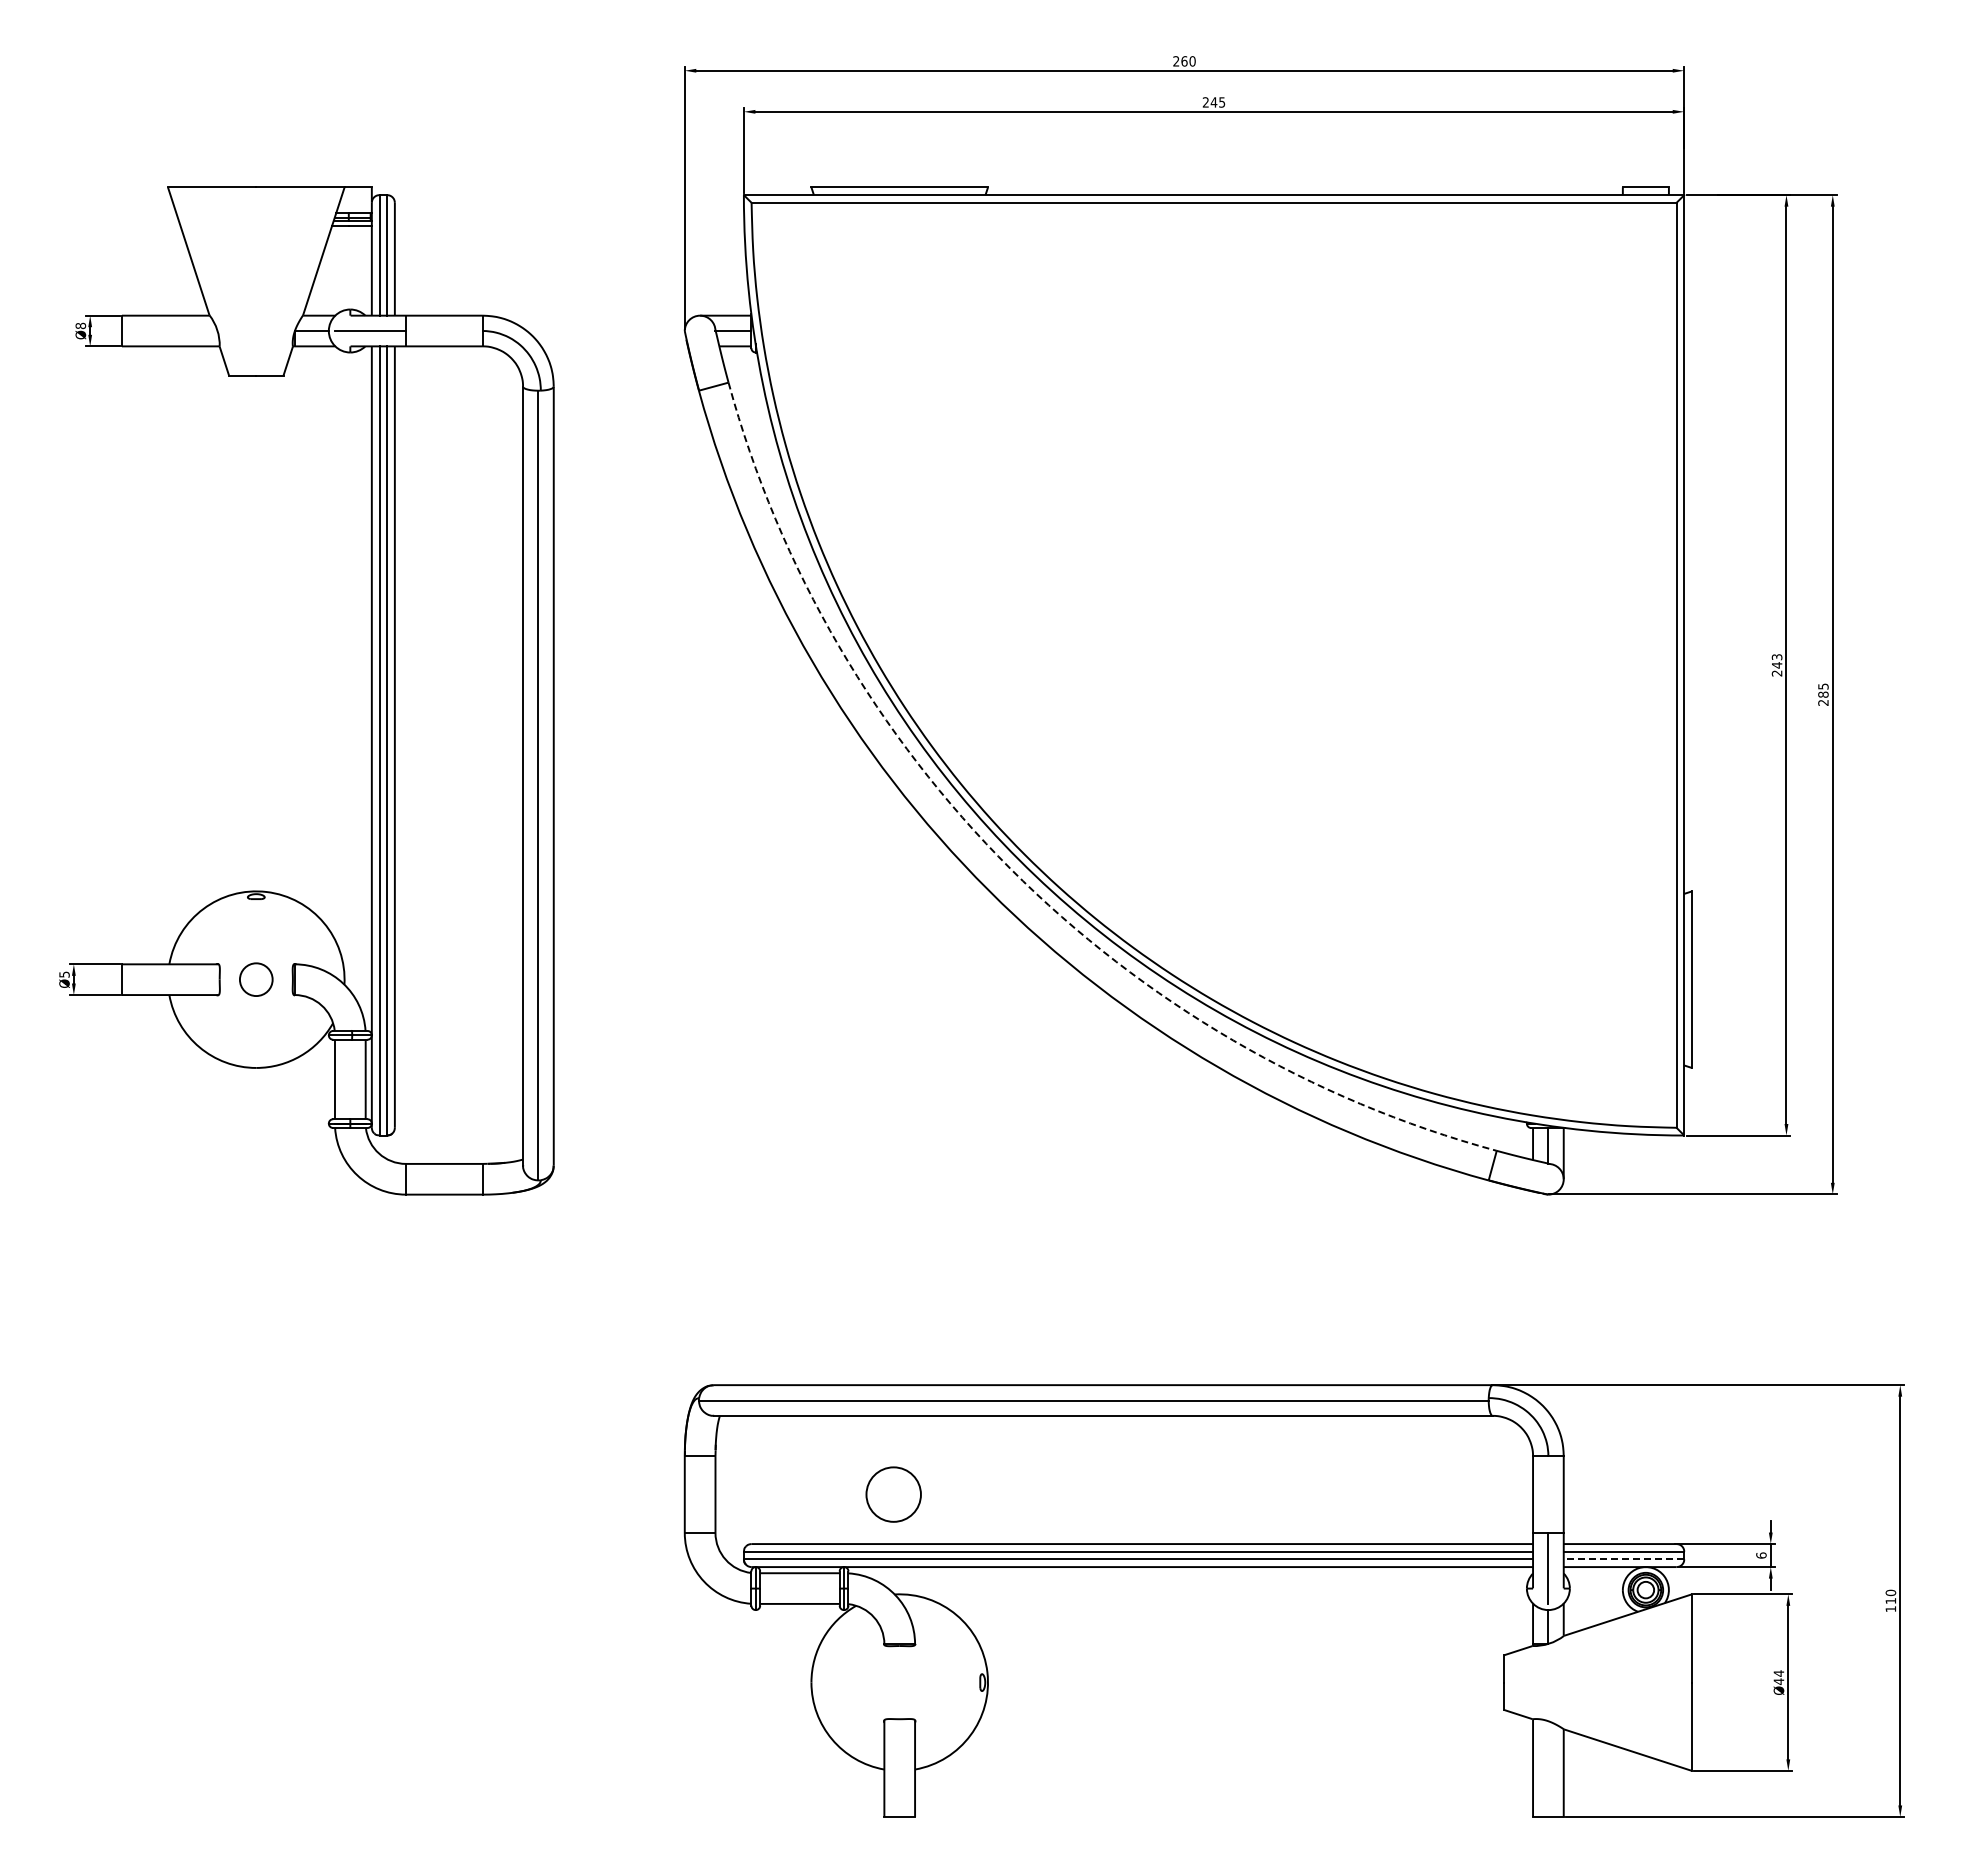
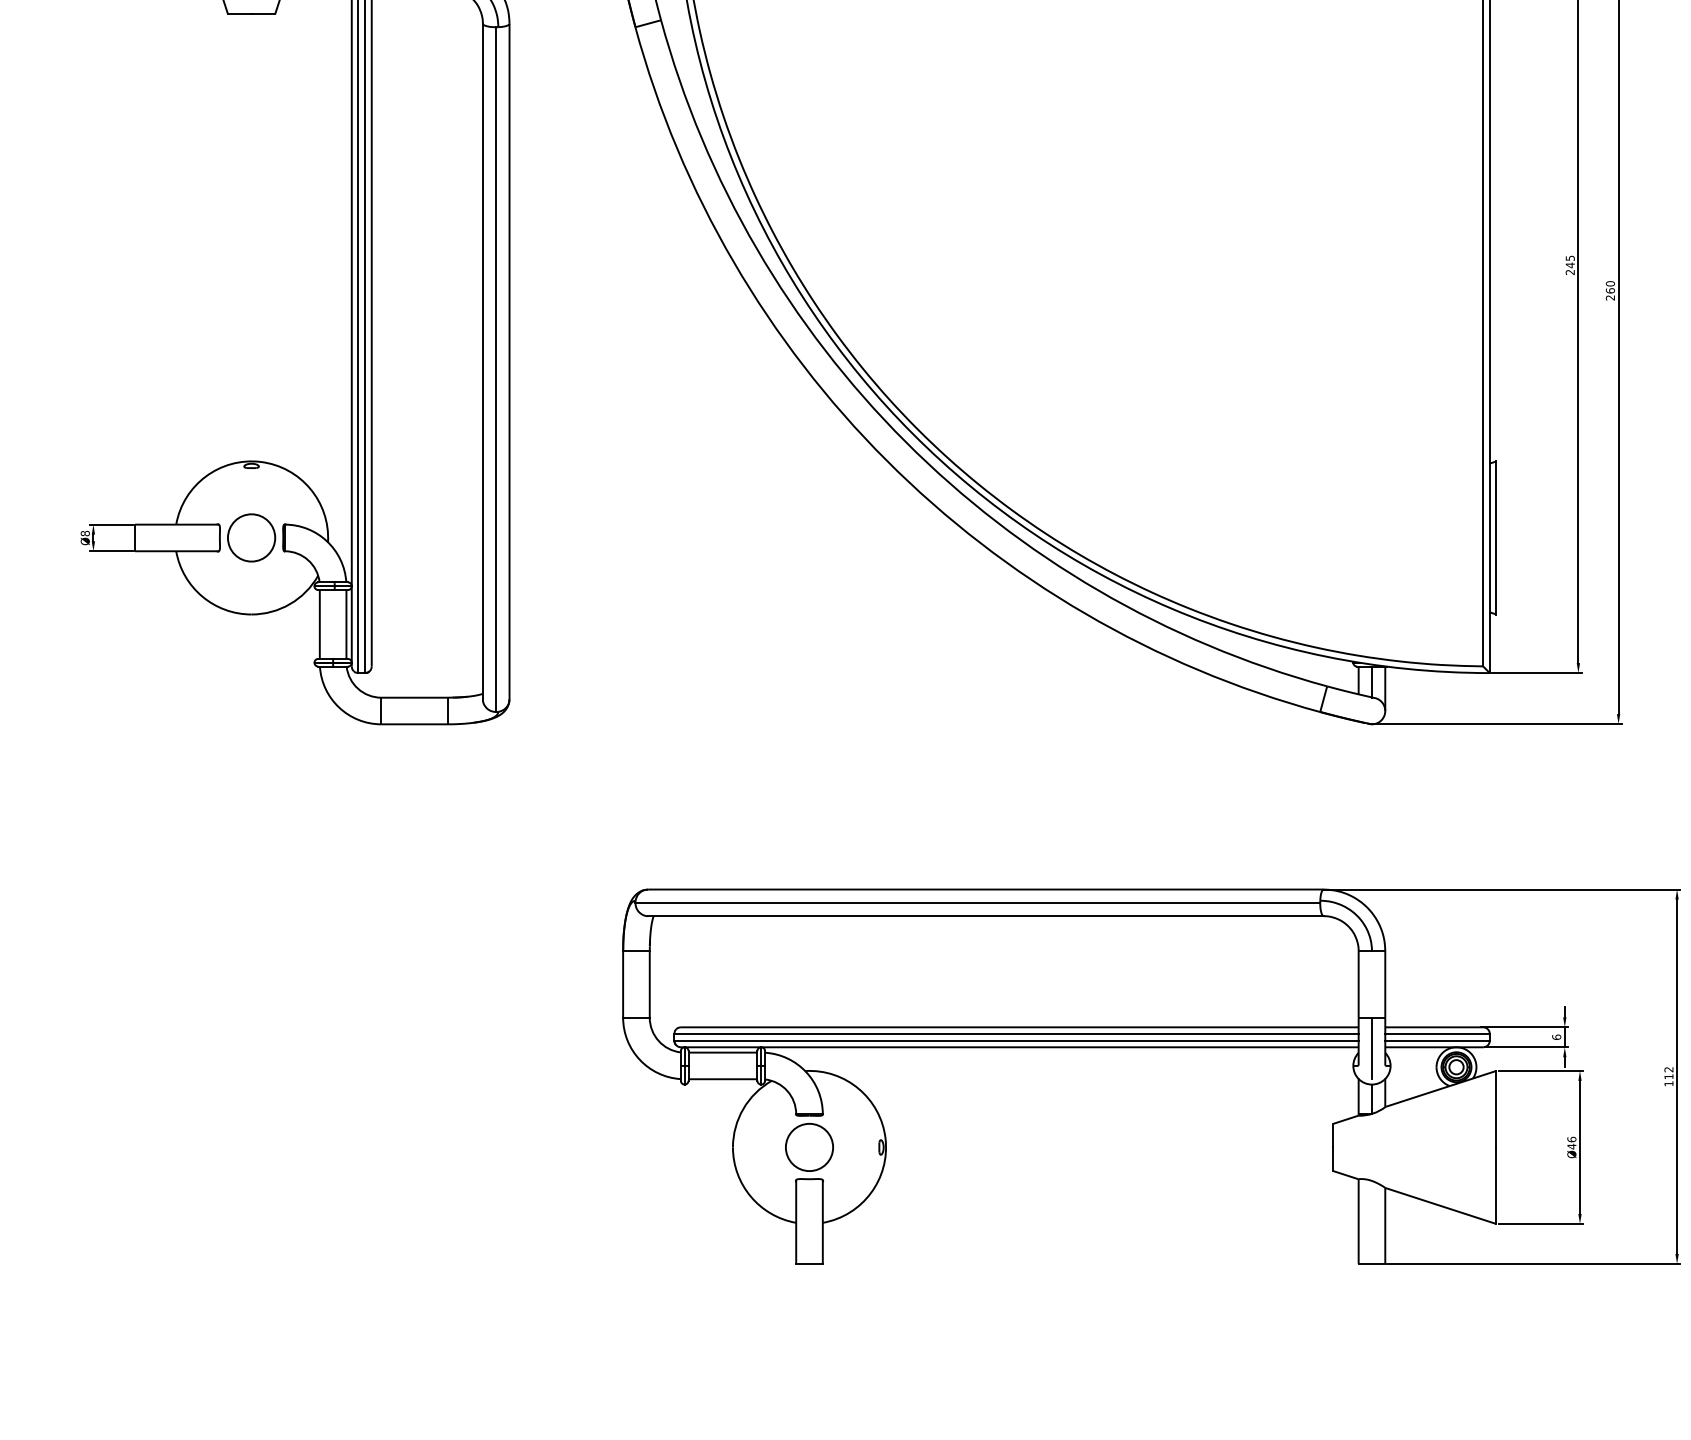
text: (1775, 656) -> (1568, 257), 243 -> 245
text: (1823, 690) -> (1610, 287), 285 -> 260
arc: (1010, 868) -> (905, 441), dashed -> solid
text: (64, 974) -> (85, 533), Ø5 -> Ø8
circle: (256, 979) -> (251, 537), size x1.67
circle: (893, 1494) -> (809, 1147), moved
line: (1623, 1559) -> (1437, 1040), dashed -> solid
text: (1890, 1592) -> (1668, 1069), 110 -> 112
text: (1778, 1673) -> (1571, 1139), Ø44 -> Ø46

